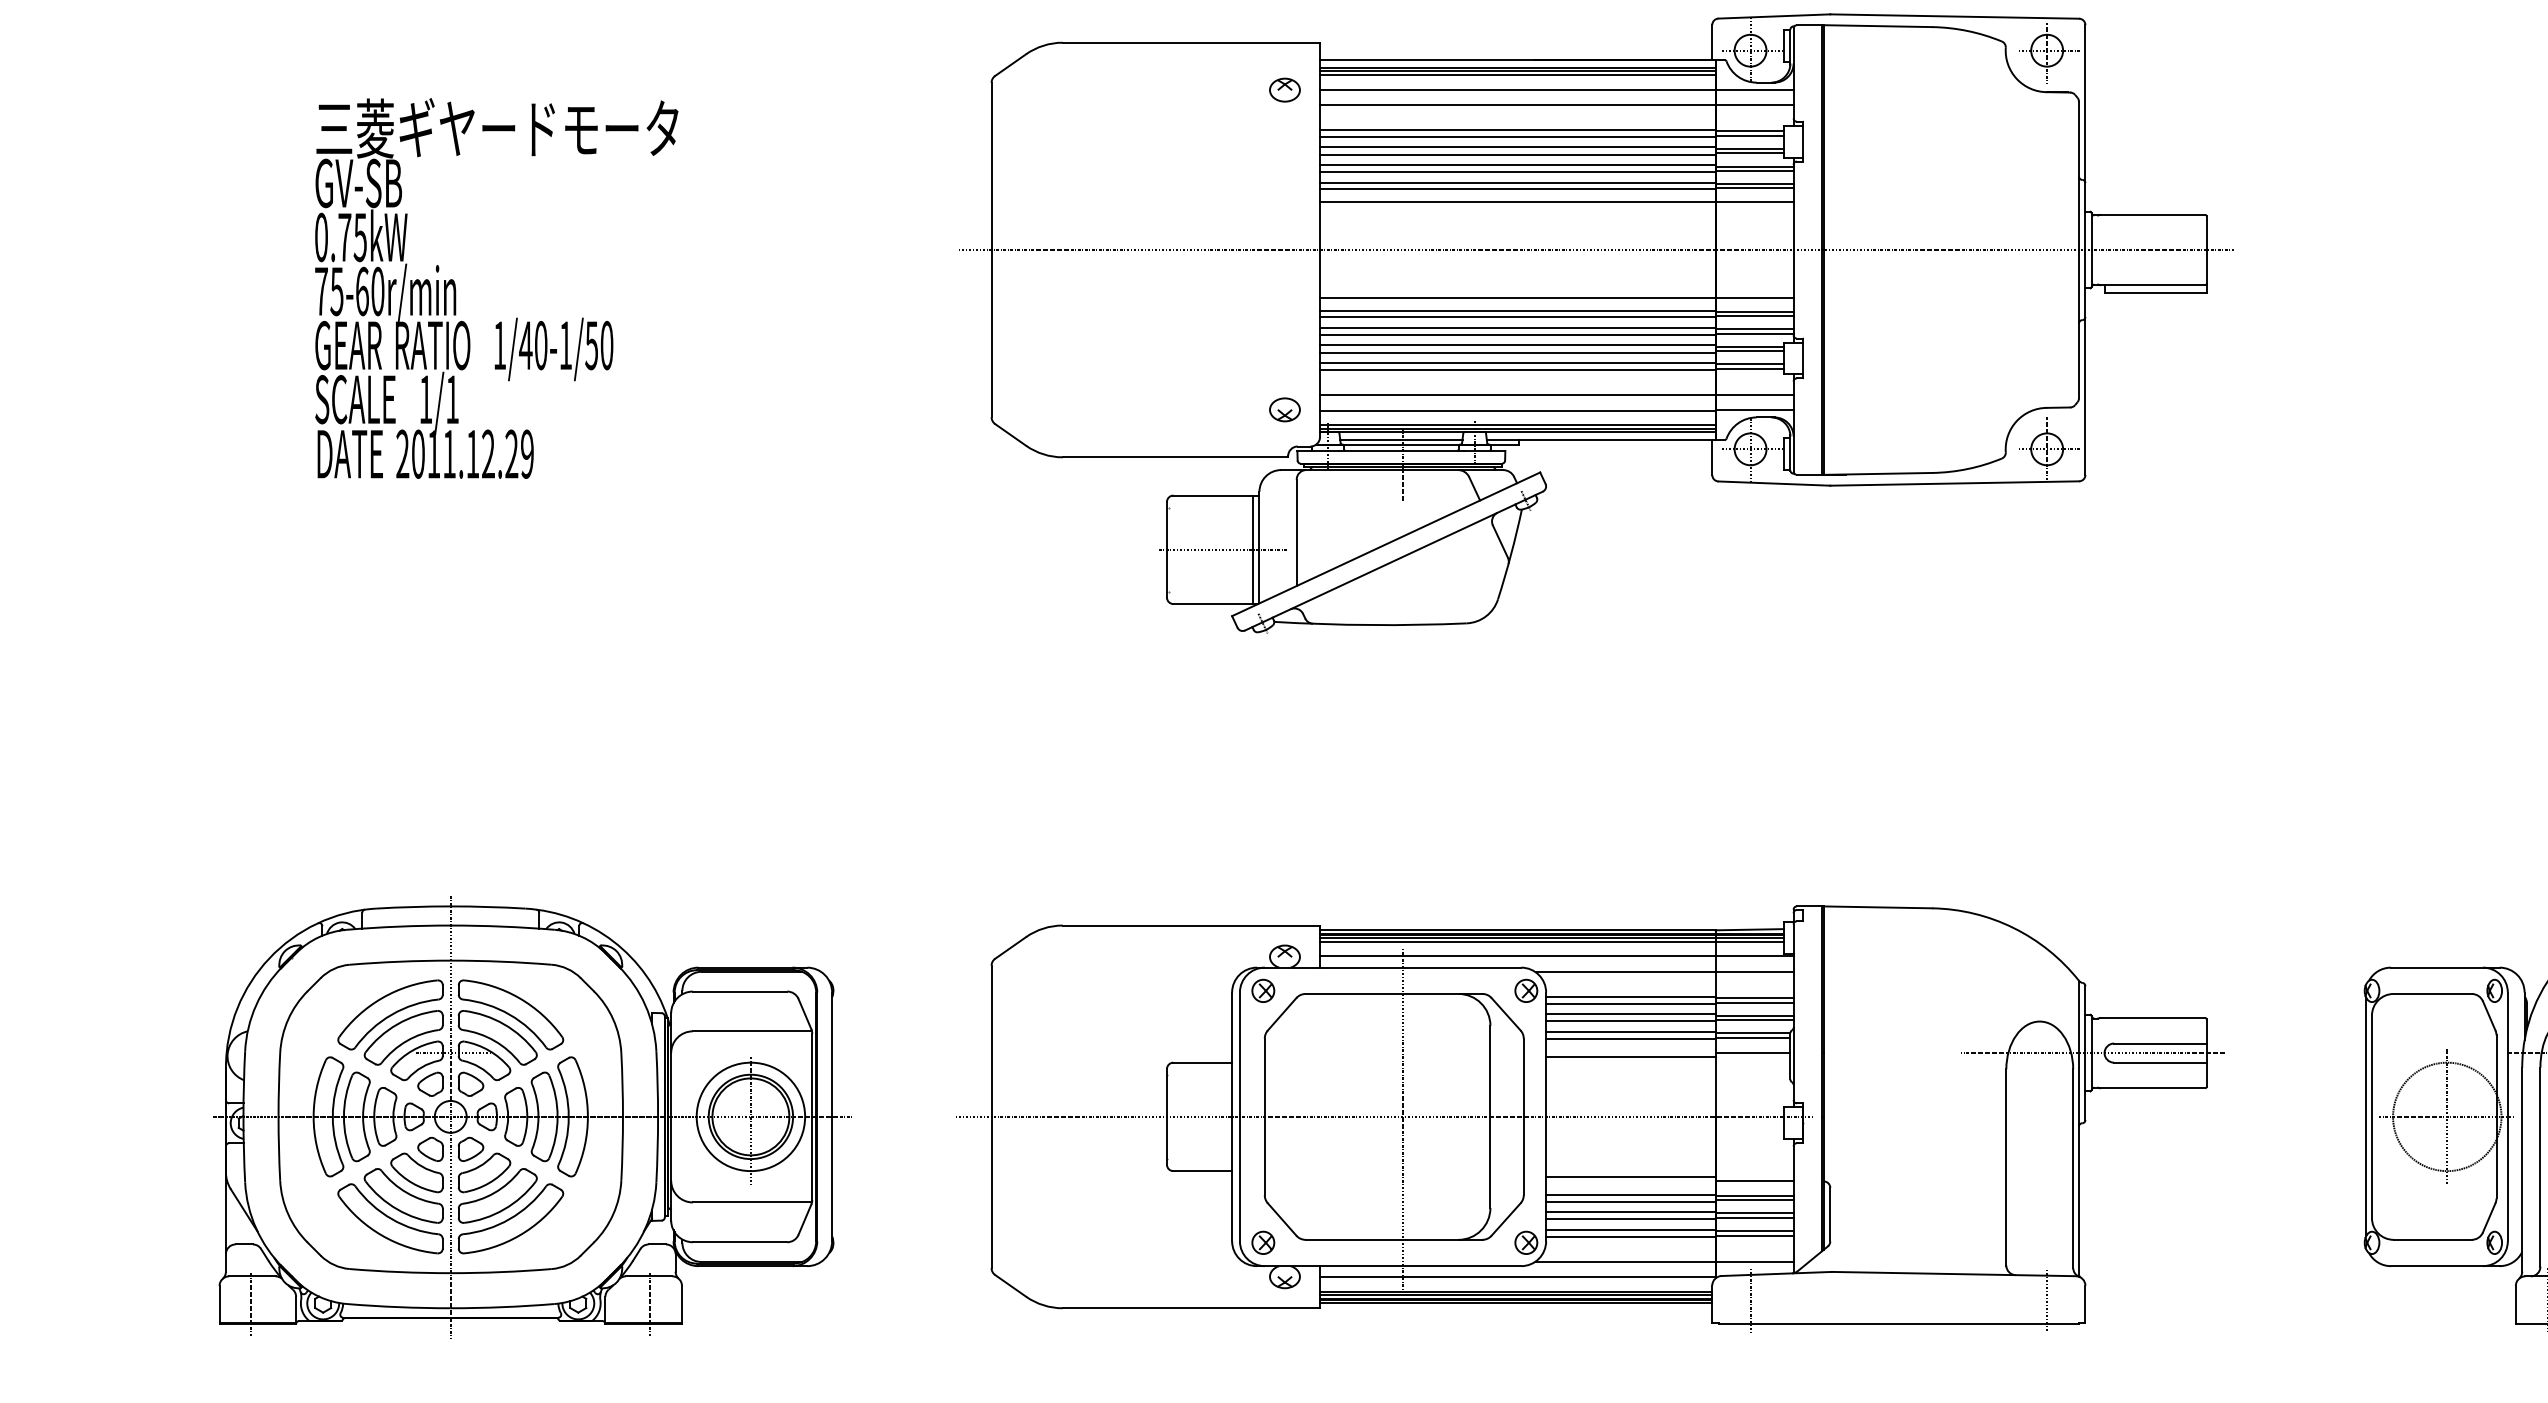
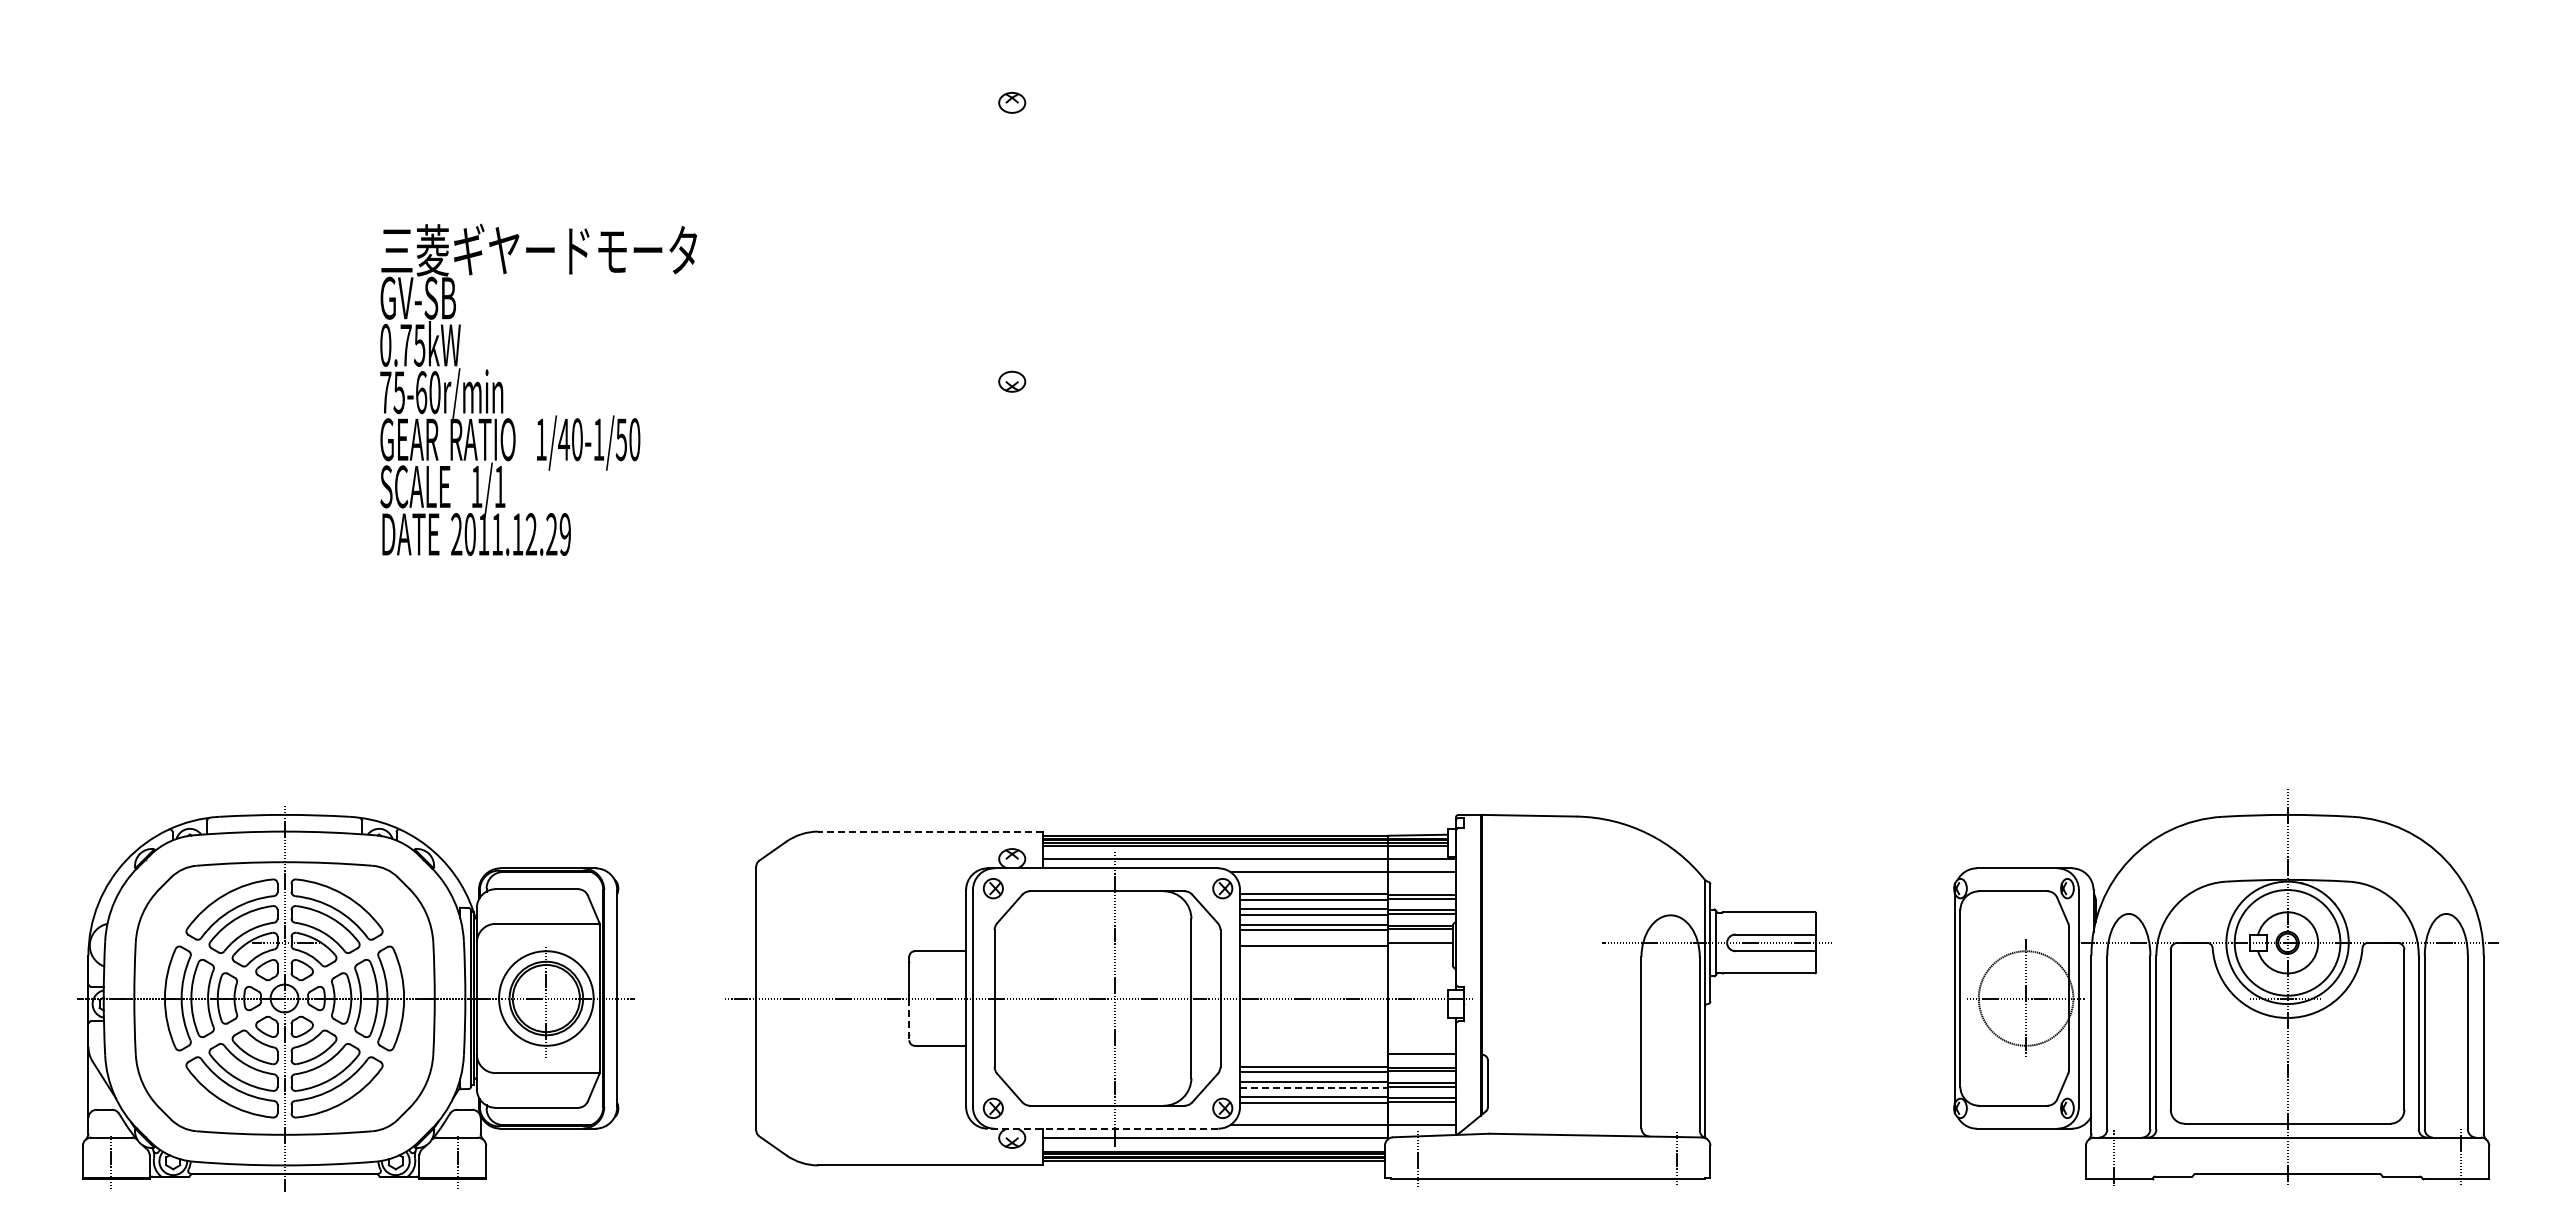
text: (496, 288) -> (538, 389), moved
part: (1595, 322) -> (1283, 305), removed
line: (1191, 925) -> (930, 831), solid -> dashed
line: (1167, 1140) -> (909, 1019), solid -> dashed
line: (1630, 1176) -> (1313, 1050), removed
line: (1630, 1218) -> (1313, 1087), solid -> dashed
line: (1388, 1265) -> (1102, 1128), solid -> dashed

